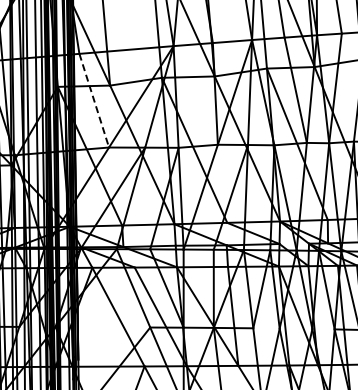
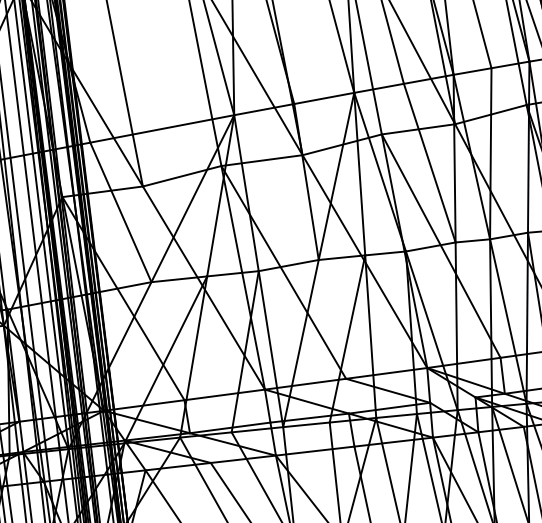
line: (94, 101) -> (121, 213), dashed -> solid

